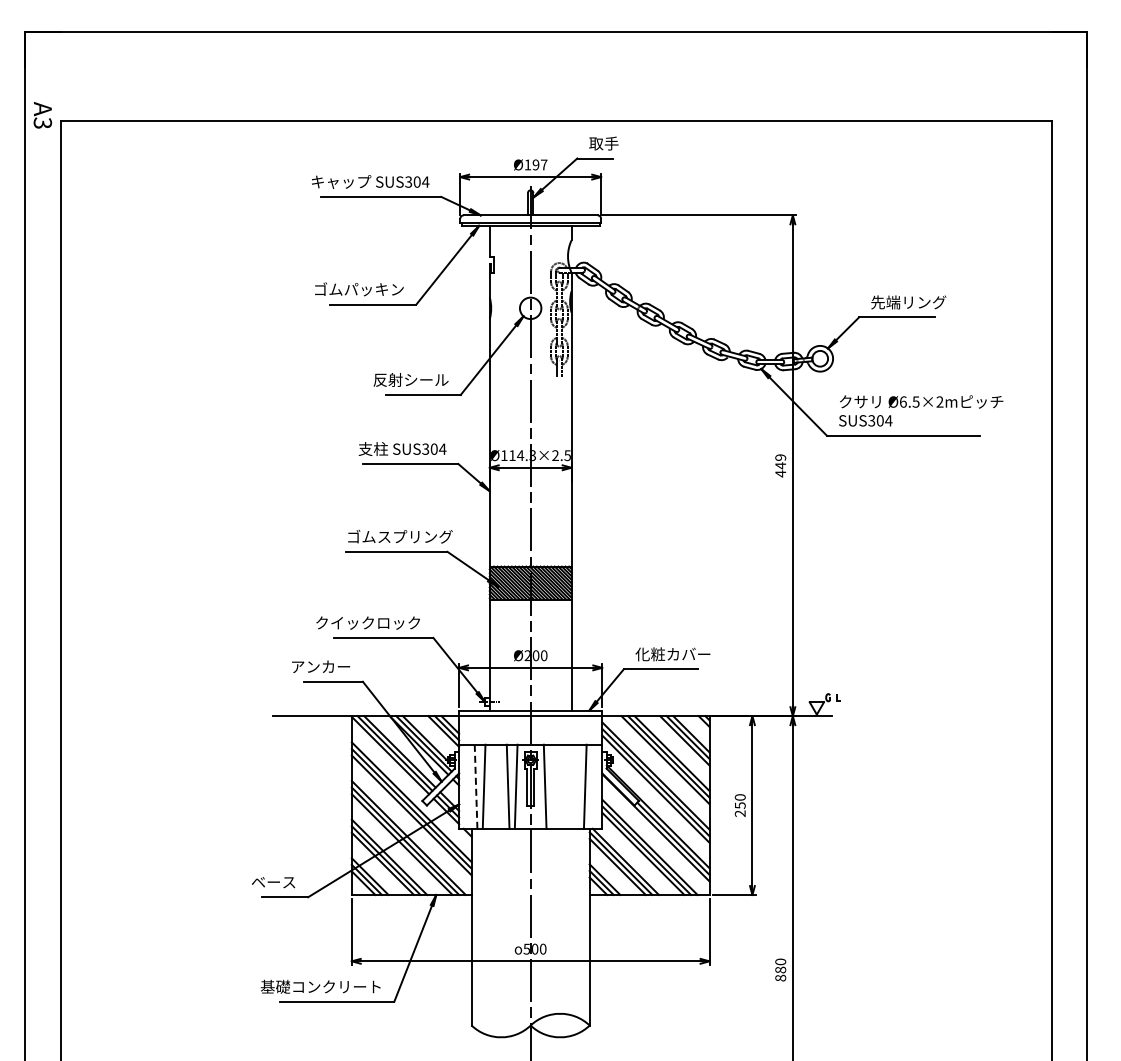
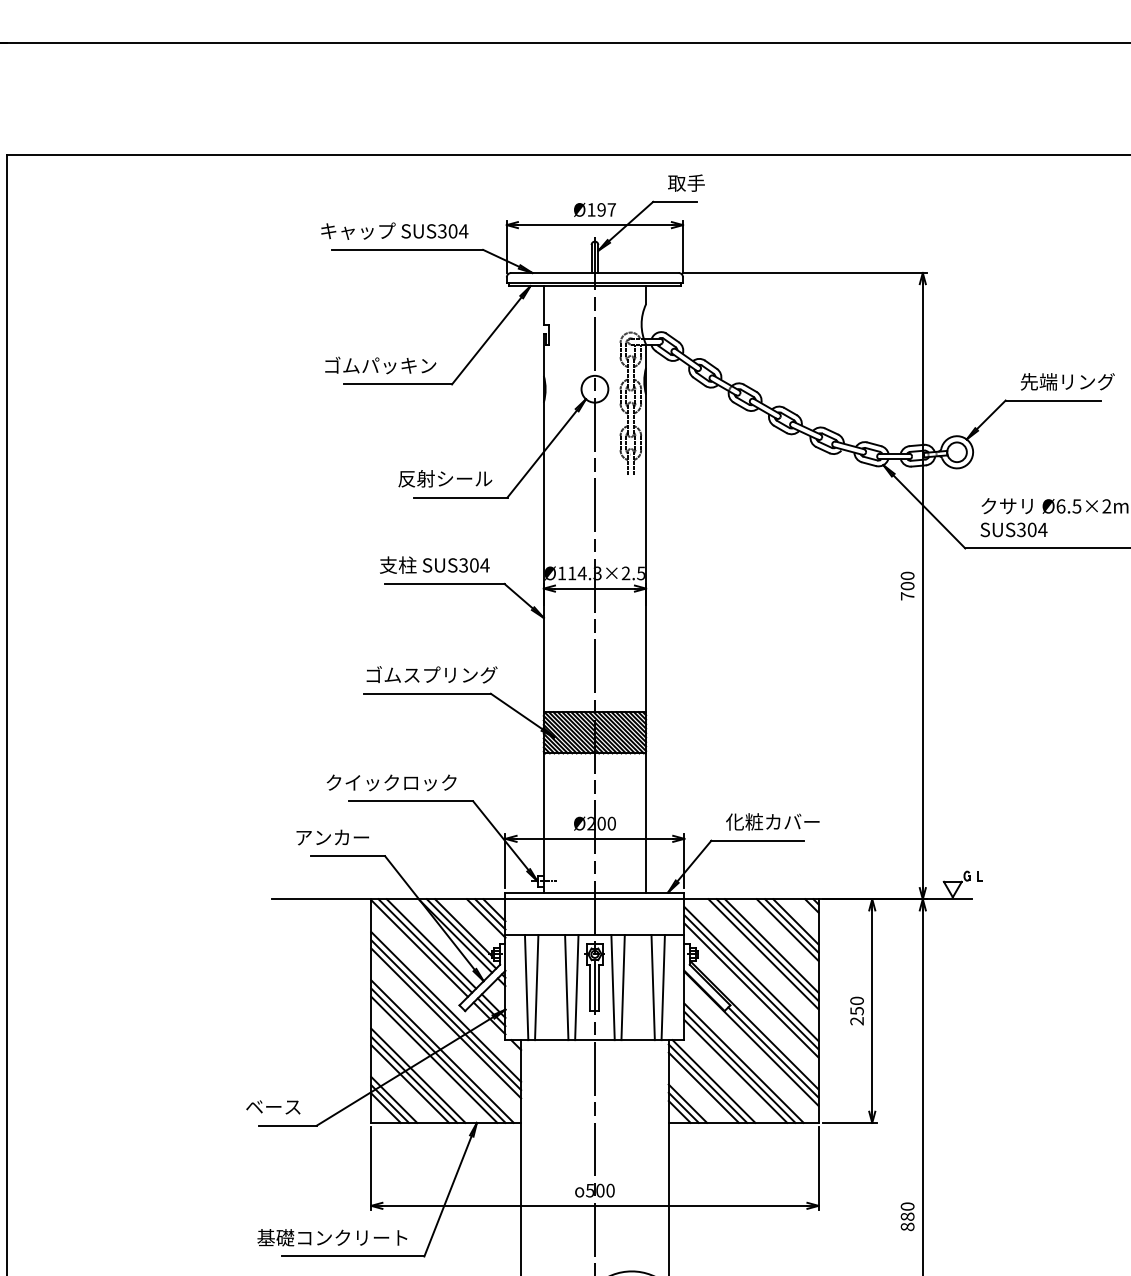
text: (780, 465) -> (907, 585), 449 -> 700
line: (476, 786) -> (527, 987), dashed -> solid
line: (552, 786) -> (622, 987), added
line: (576, 786) -> (652, 987), added

